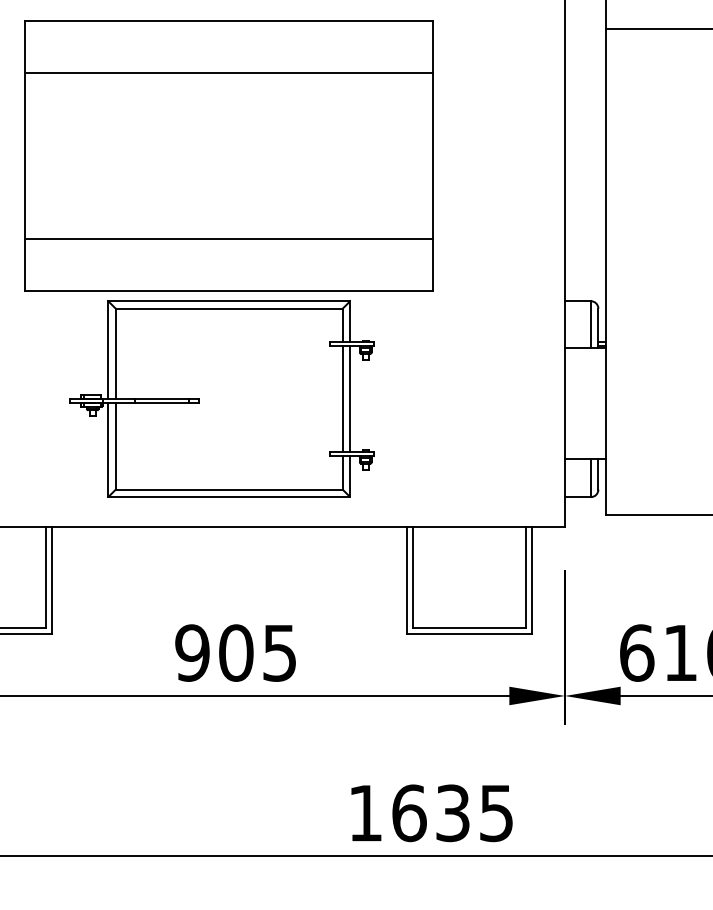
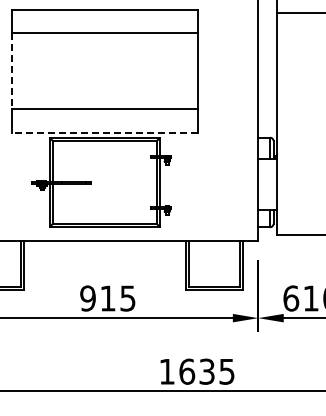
line: (25, 156) -> (11, 71), solid -> dashed
line: (228, 289) -> (104, 132), solid -> dashed
text: (235, 653) -> (107, 298), 905 -> 915

